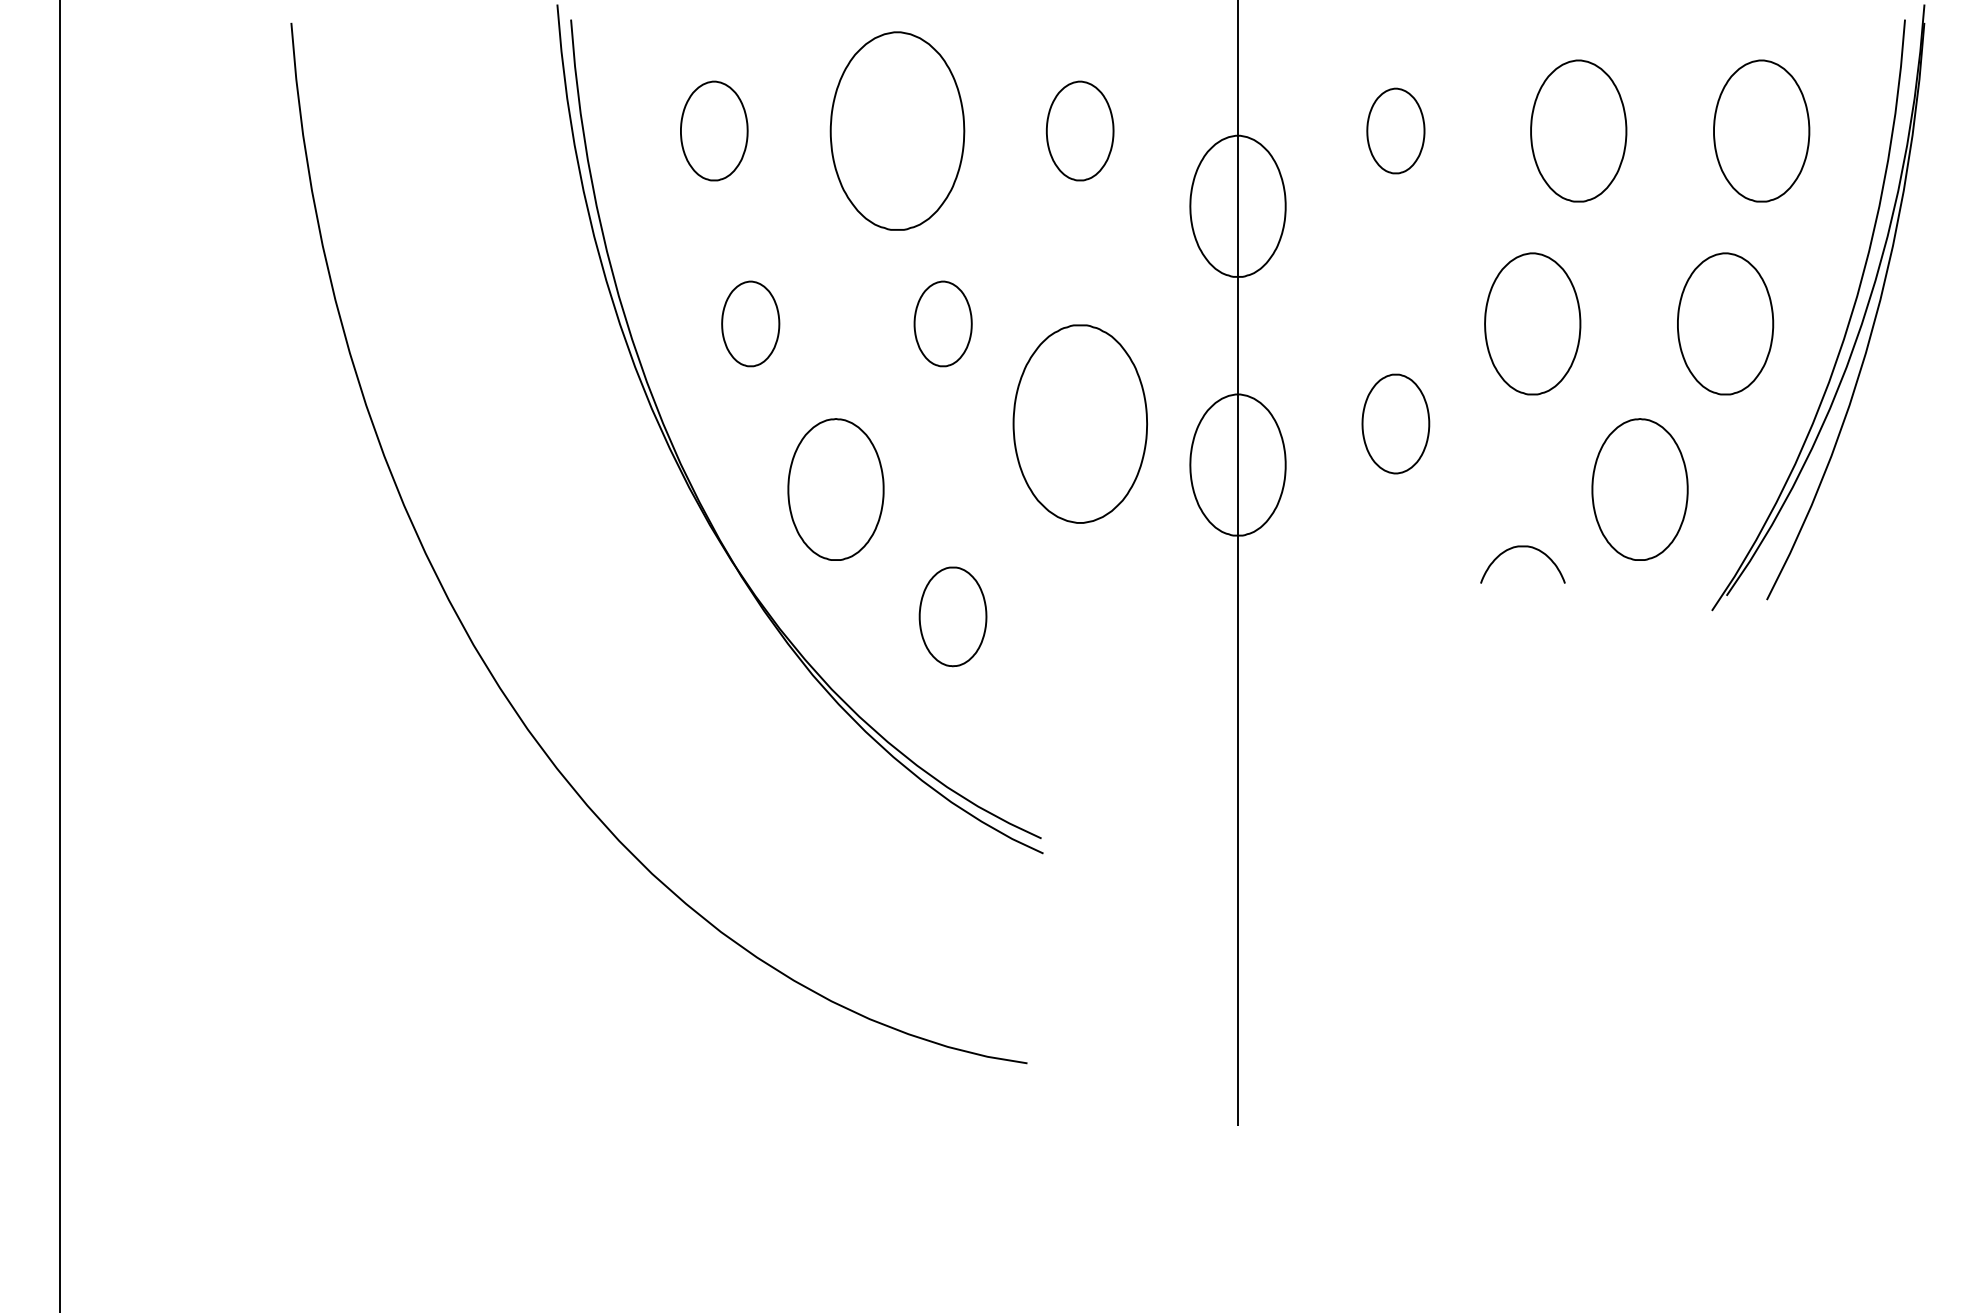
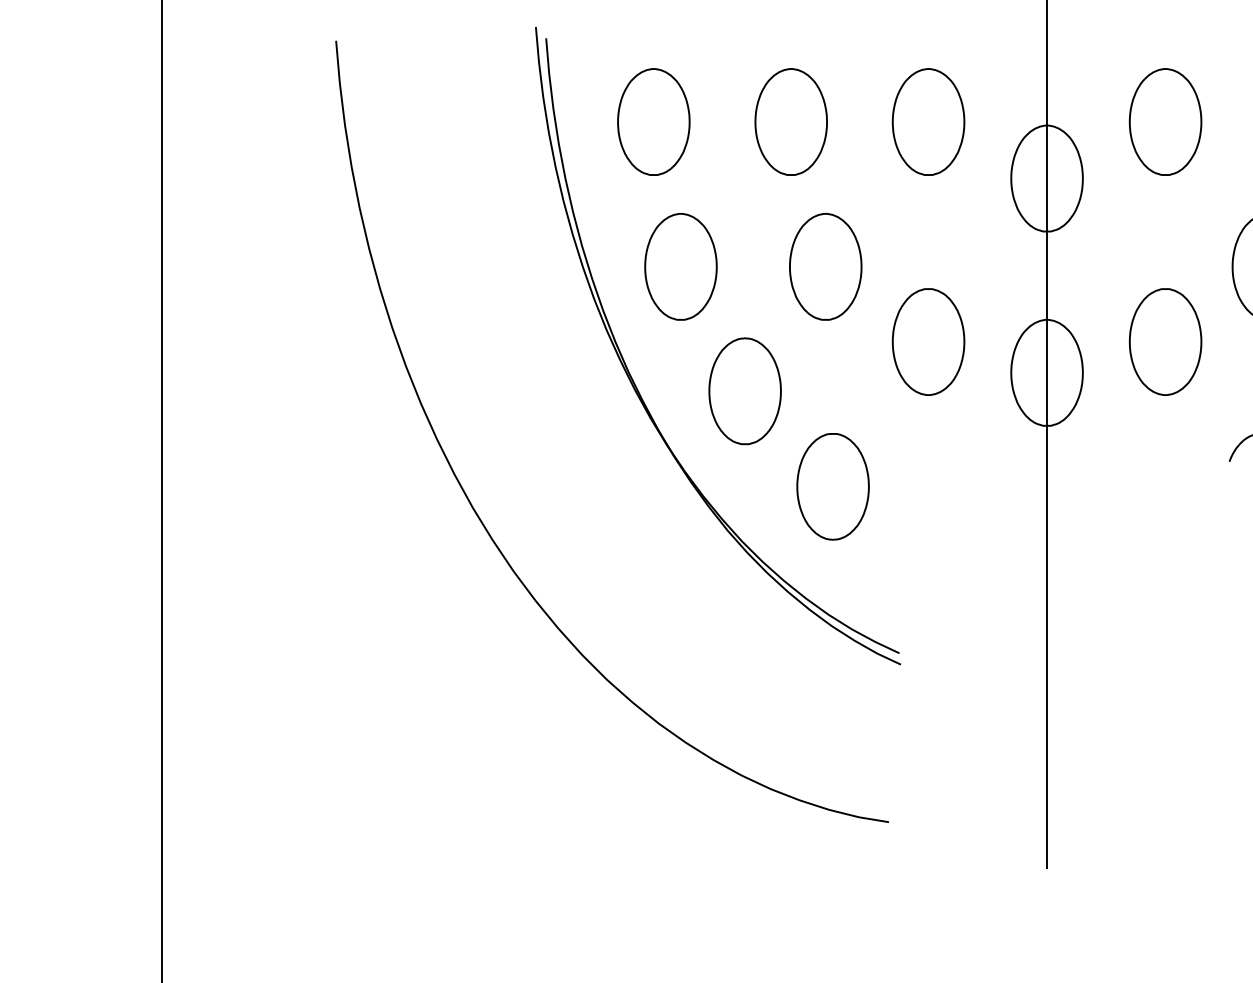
part: (713, 130) -> (653, 121), size x1.43
part: (896, 130) -> (790, 121), size x0.71
part: (1079, 130) -> (928, 121), size x1.43
part: (1395, 130) -> (1165, 121), size x1.67
part: (750, 323) -> (680, 266), size x1.67
part: (942, 323) -> (825, 266), size x1.67
part: (1079, 423) -> (928, 341), size x0.71
part: (1395, 423) -> (1165, 341), size x1.43
part: (952, 616) -> (832, 486), size x1.43

